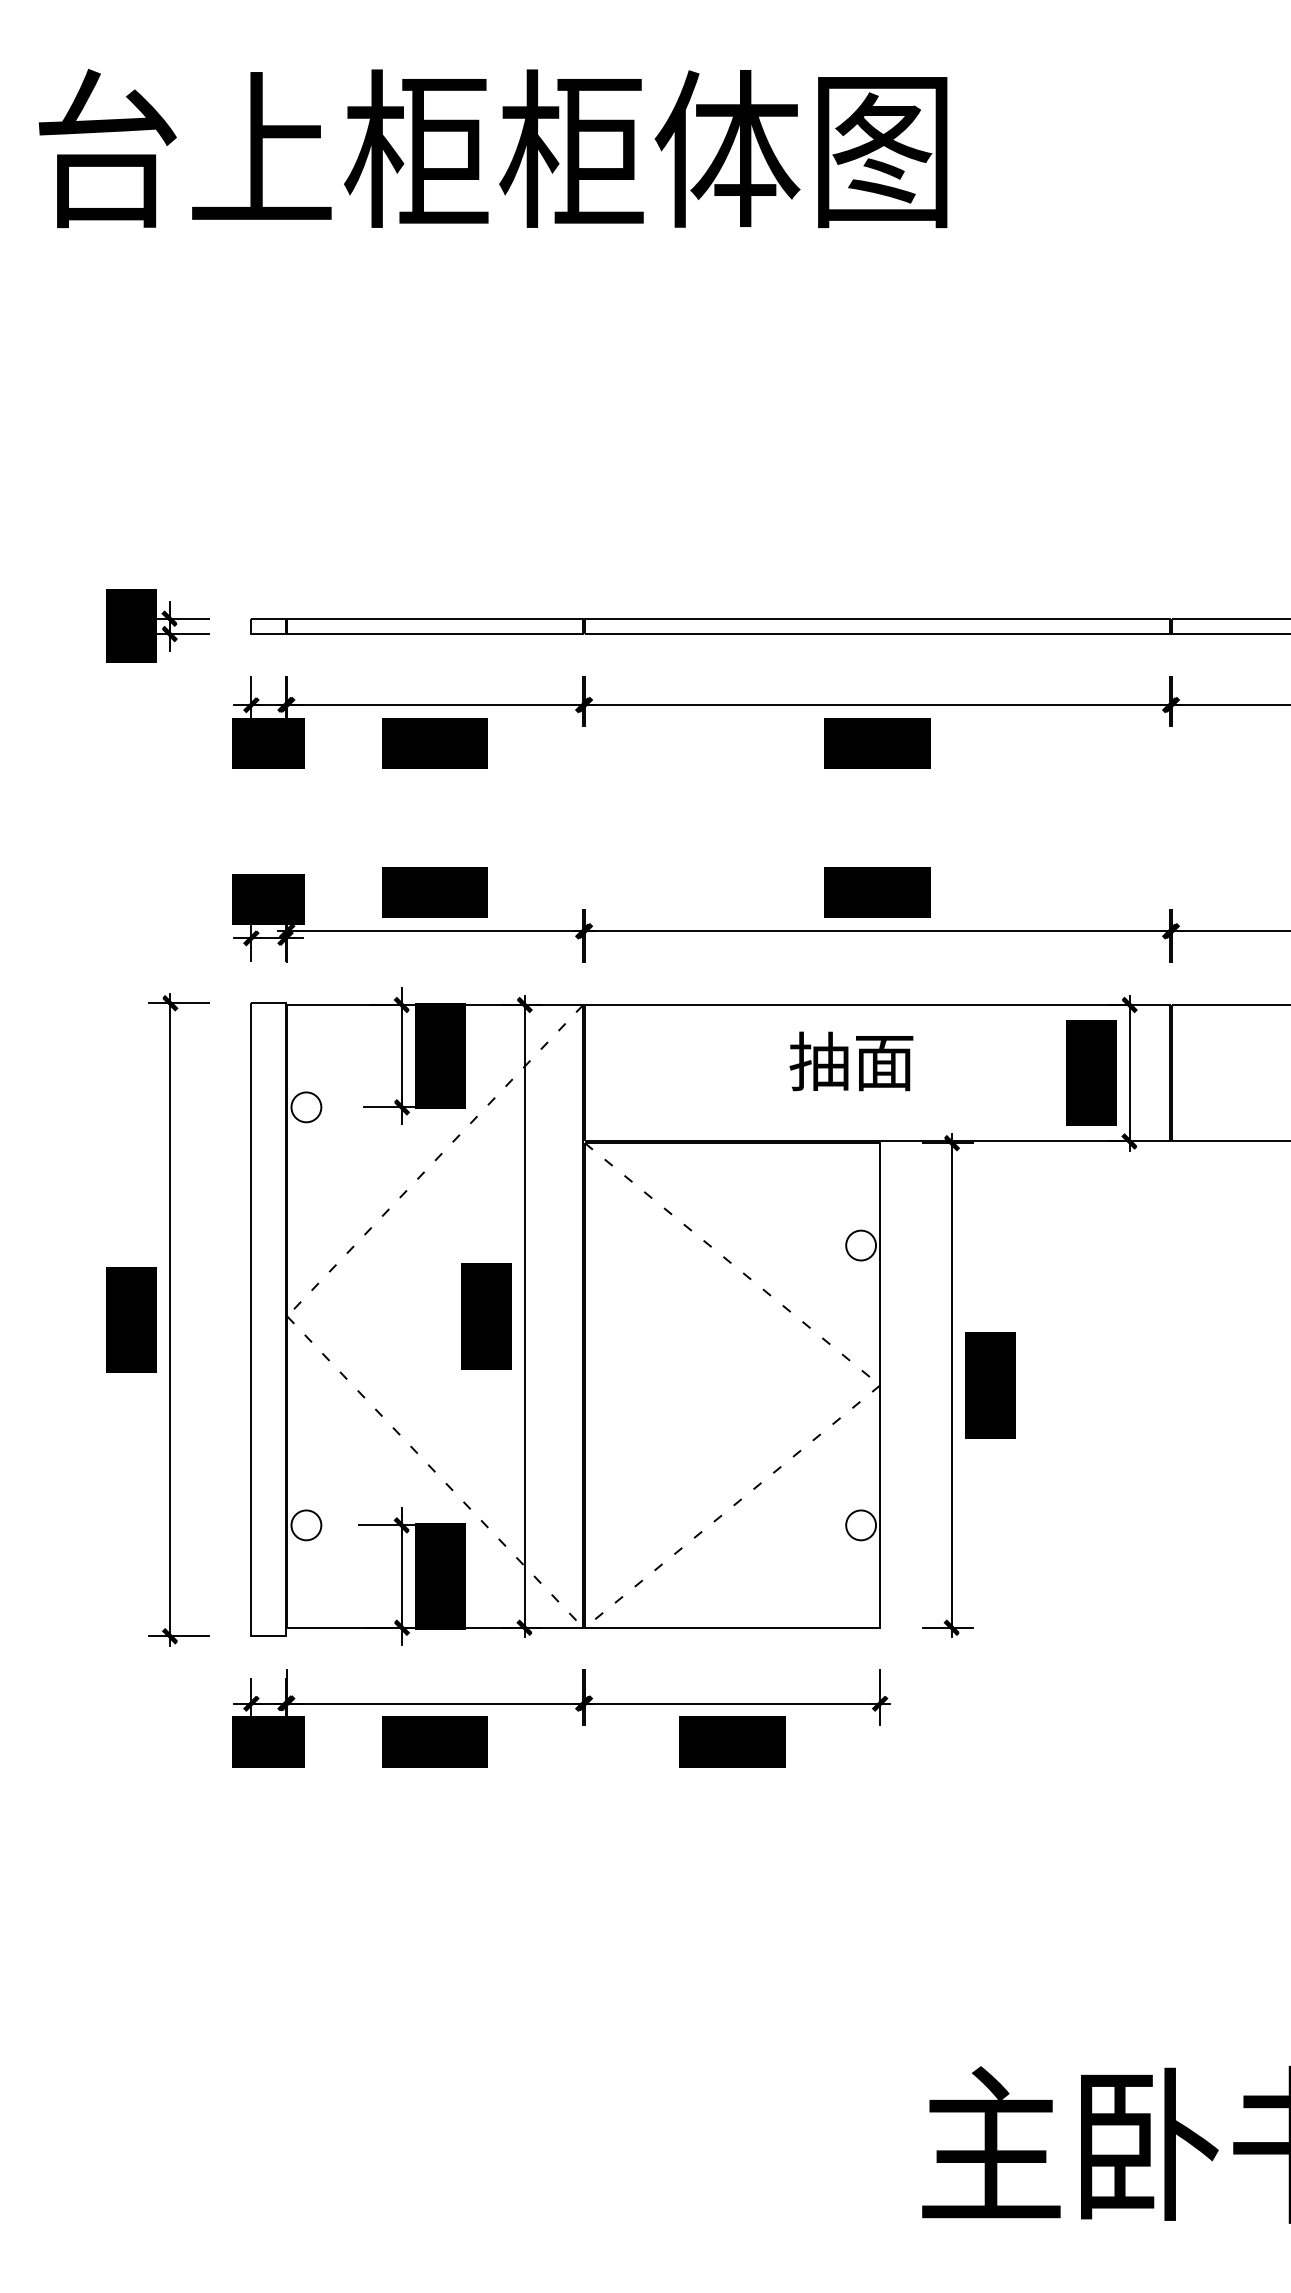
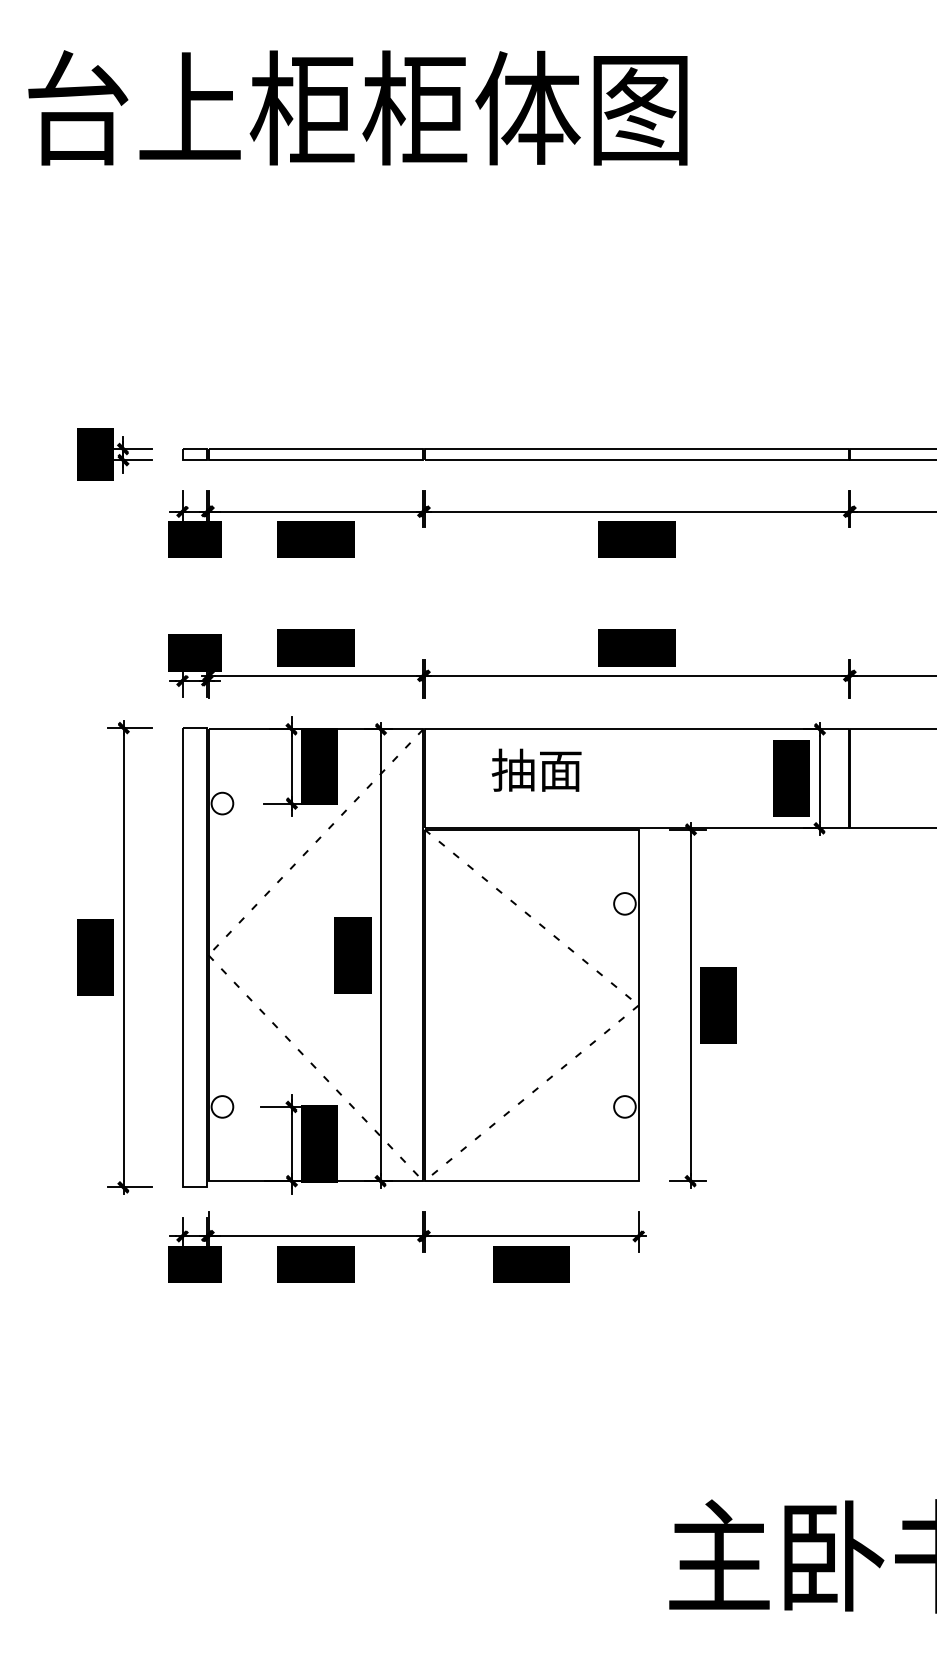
text: (851, 1061) -> (536, 770), moved

